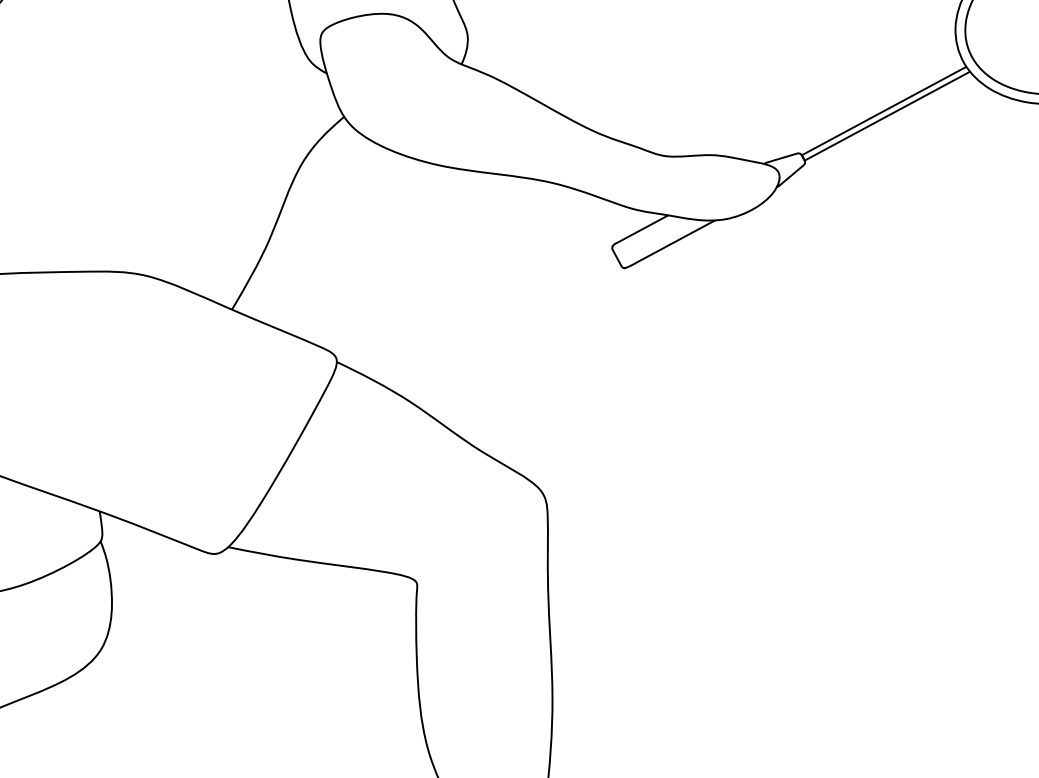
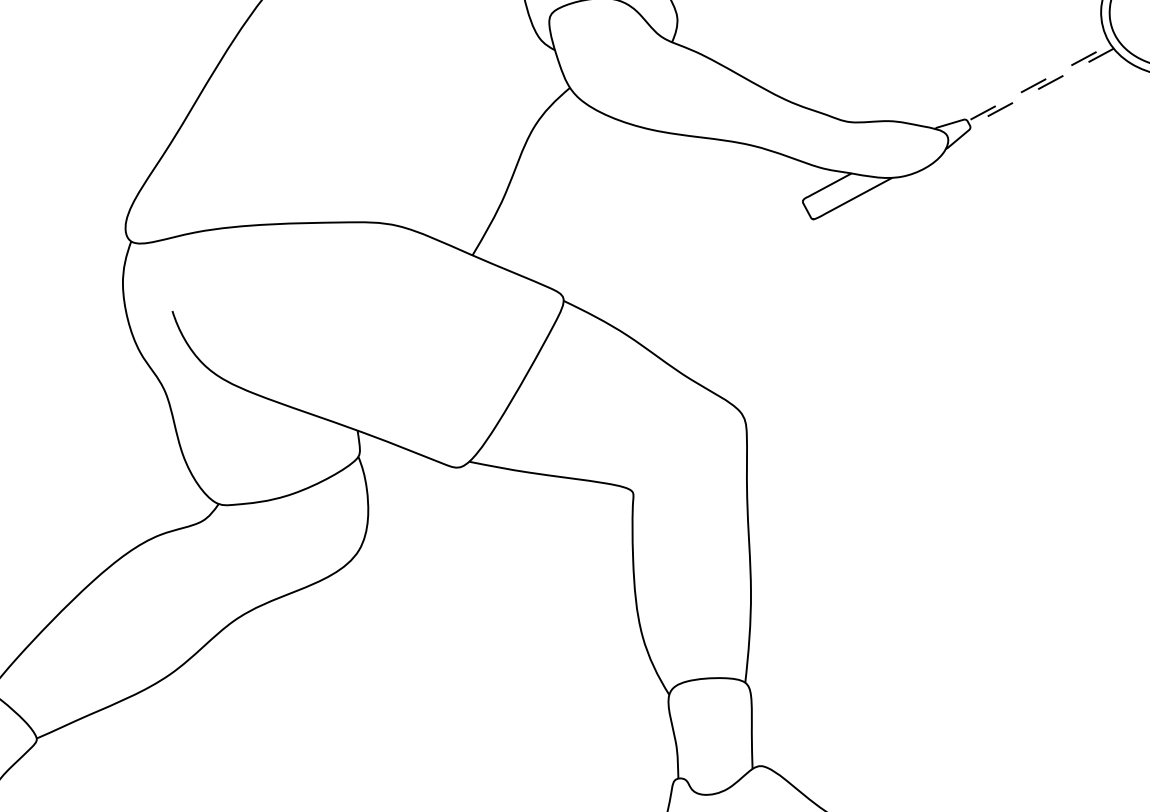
line: (802, 157) -> (968, 123), solid -> dashed

